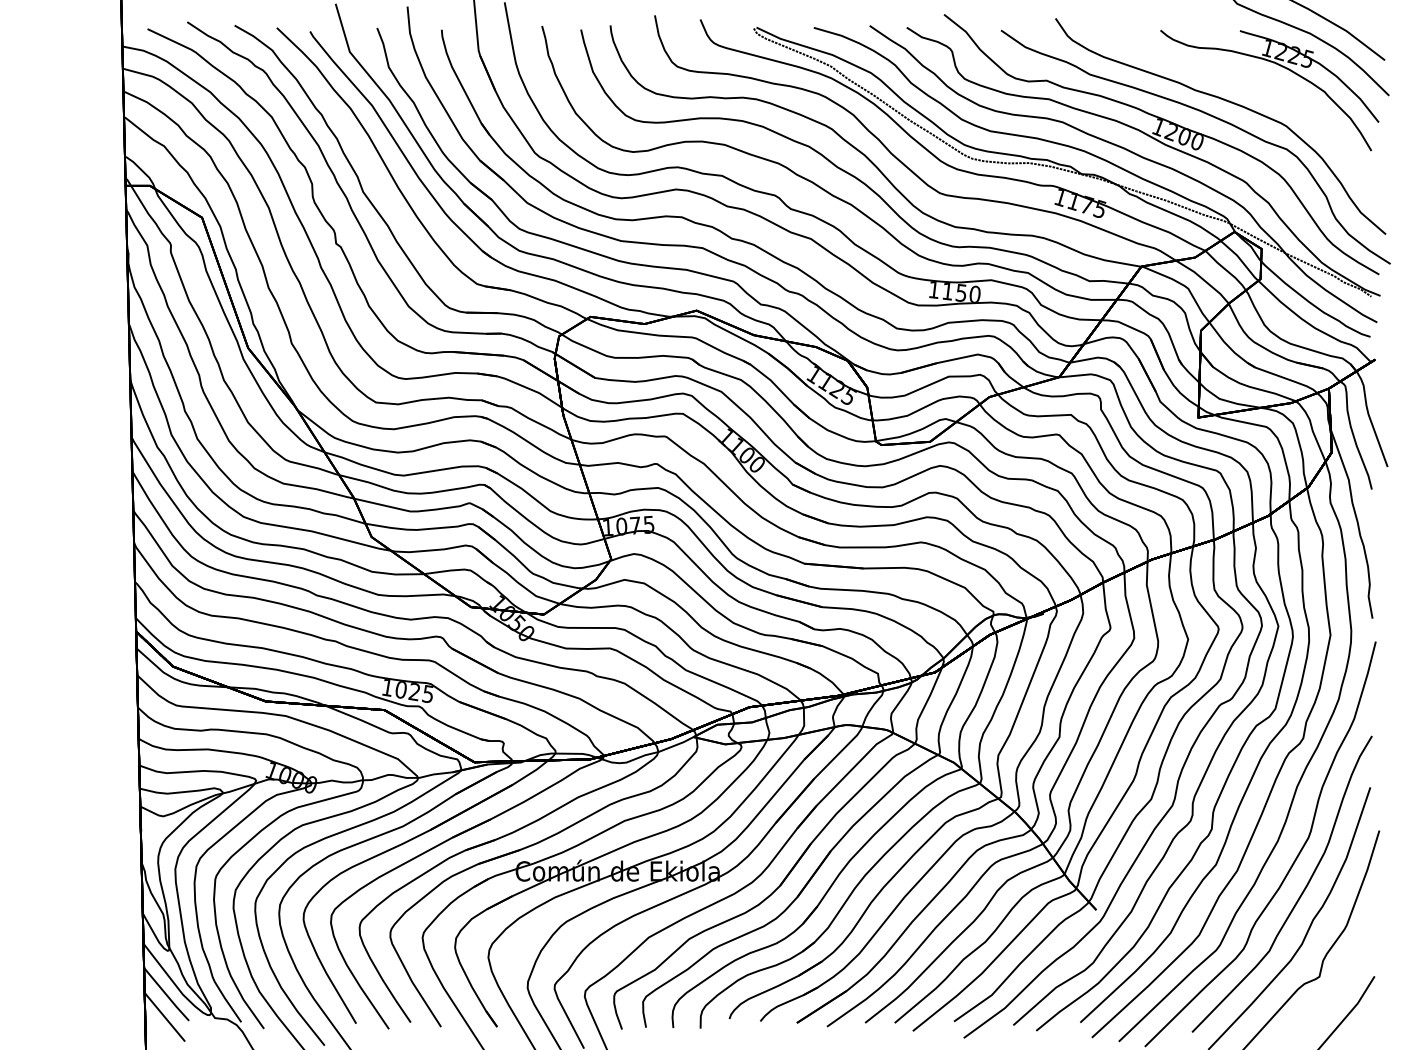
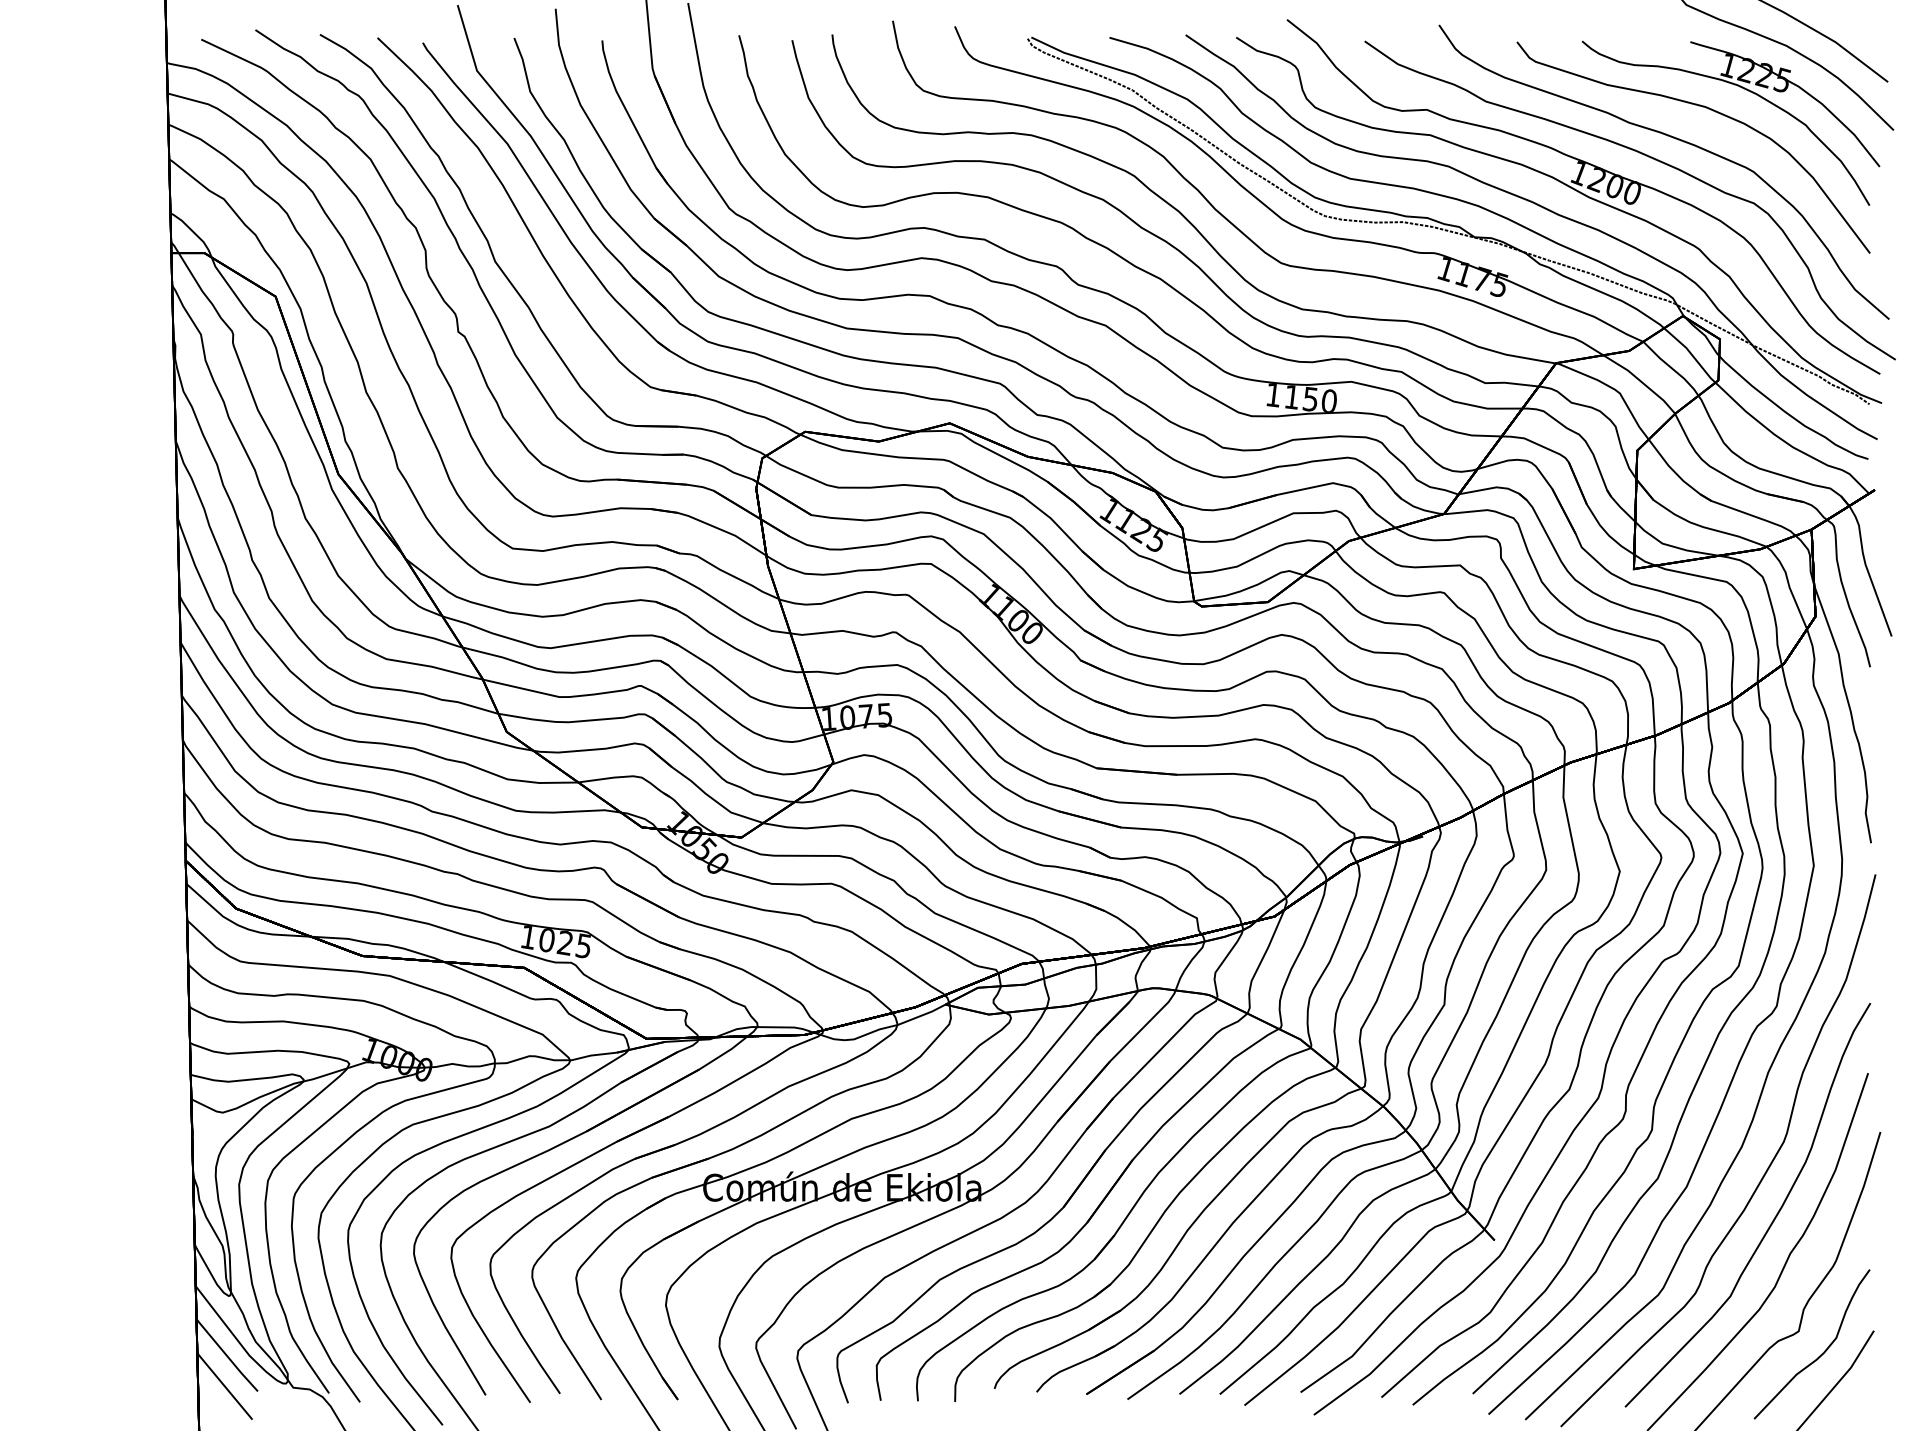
part: (1254, 81) -> (1710, 110), added
part: (1336, 993) -> (1821, 1353), added

